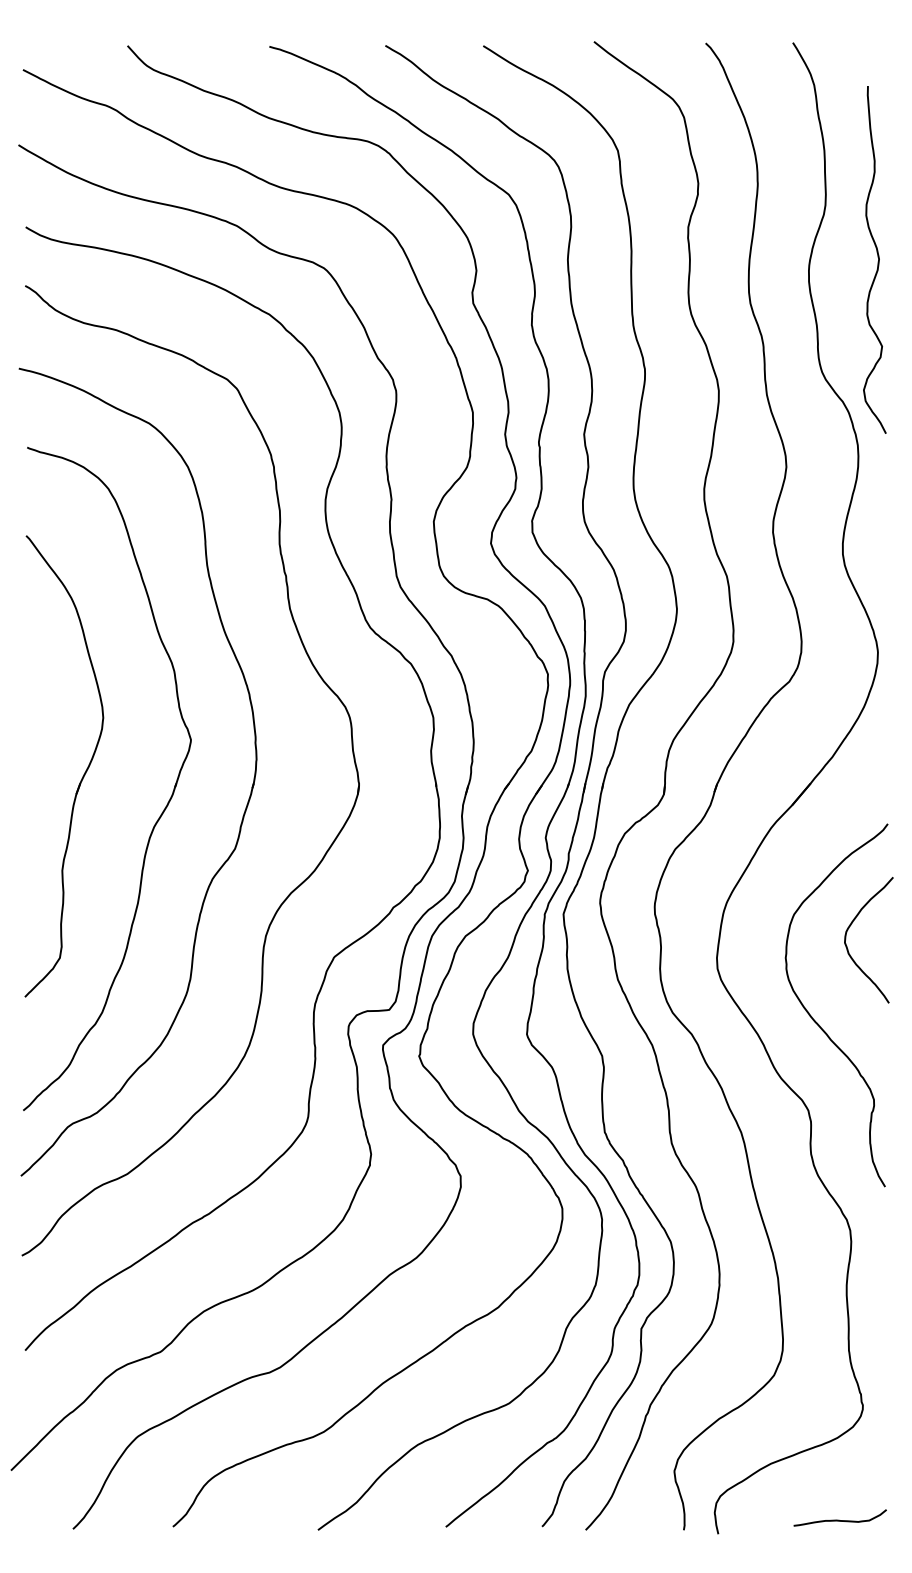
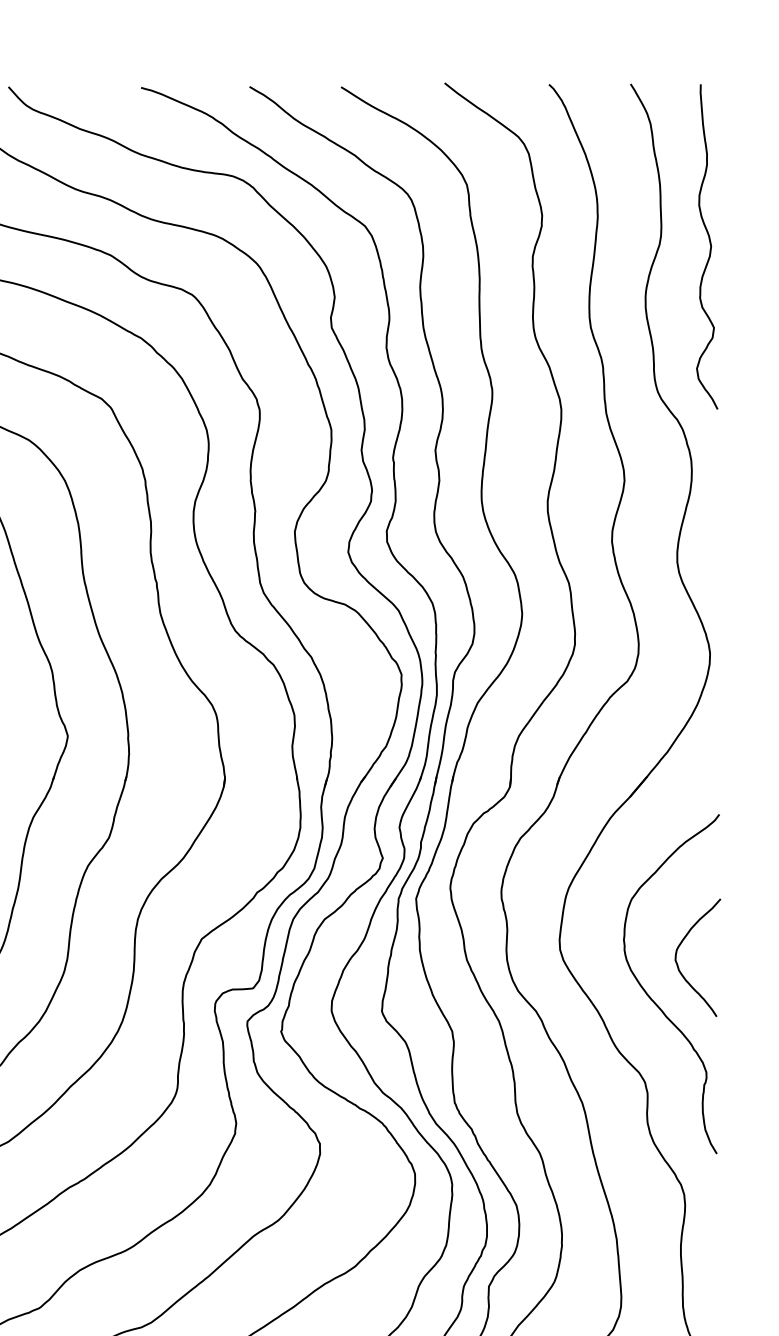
curve: (877, 257) -> (709, 244), moved
curve: (847, 946) -> (677, 963), moved

